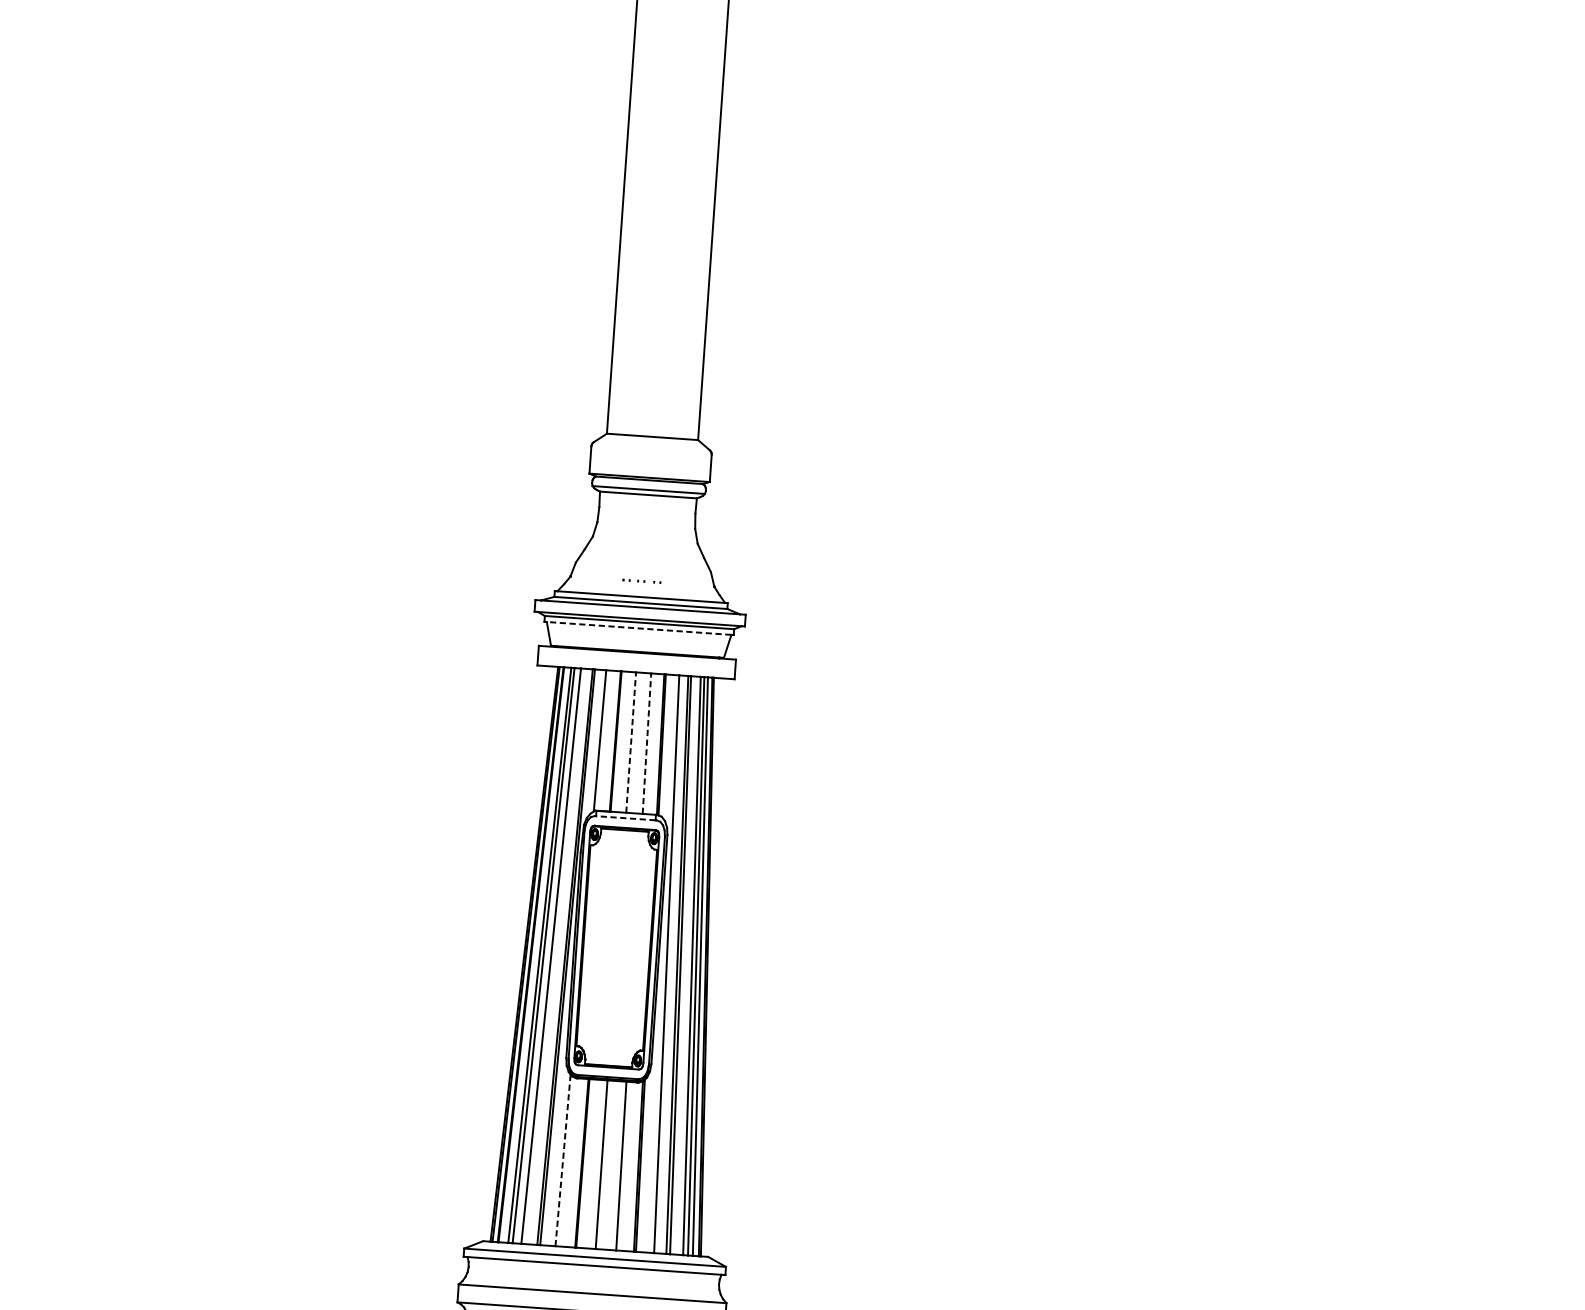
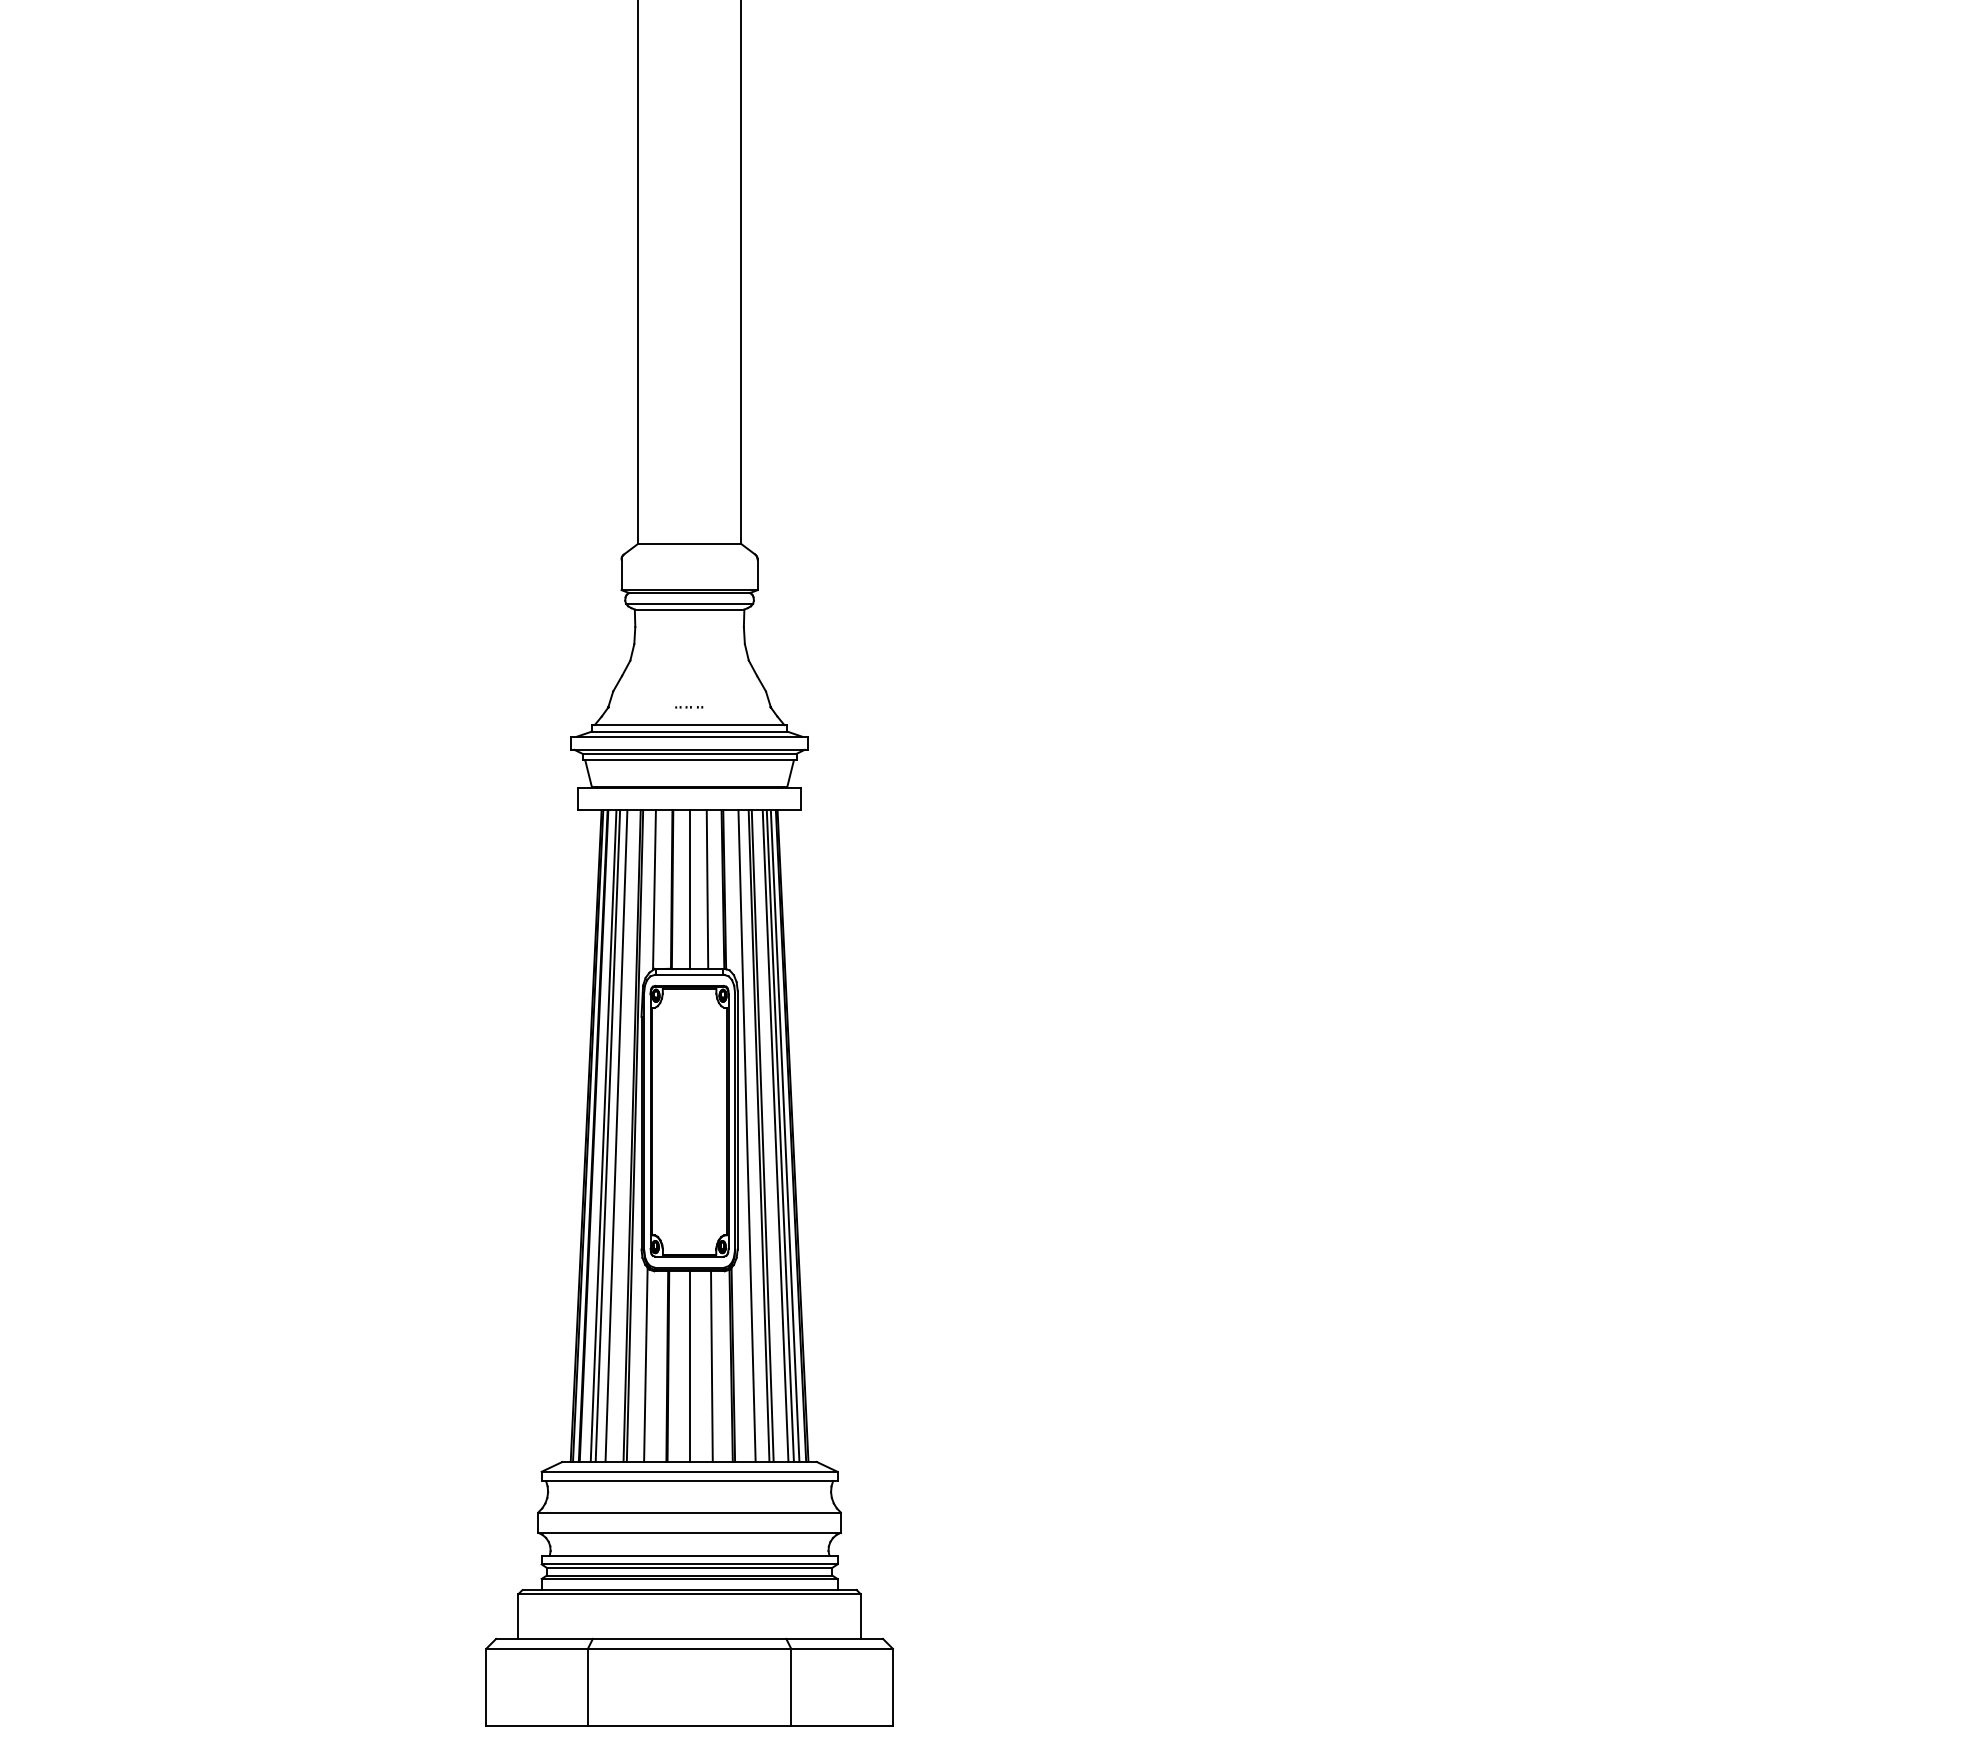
part: (642, 581) -> (689, 707), size x0.62
line: (639, 628) -> (689, 760), dashed -> solid
line: (631, 741) -> (689, 888), dashed -> solid
line: (647, 742) -> (707, 888), dashed -> solid
line: (625, 817) -> (689, 974), dashed -> solid
line: (562, 1160) -> (645, 1364), dashed -> solid

